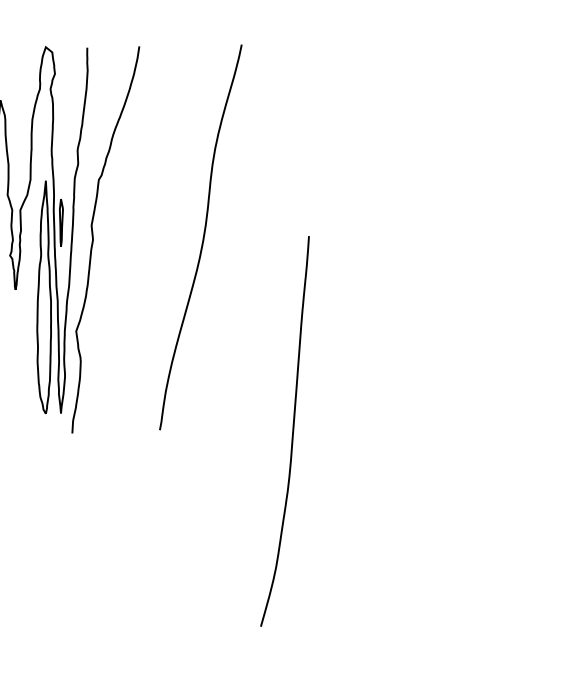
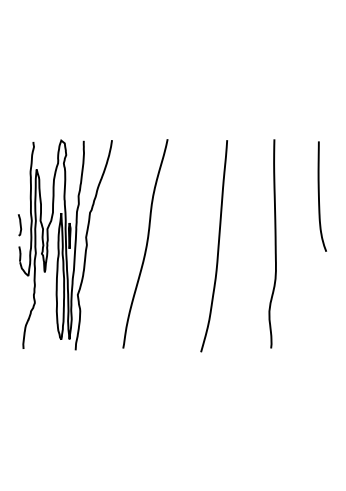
curve: (521, 150) -> (319, 196), added
curve: (438, 236) -> (274, 243), added
curve: (291, 431) -> (217, 246), moved

